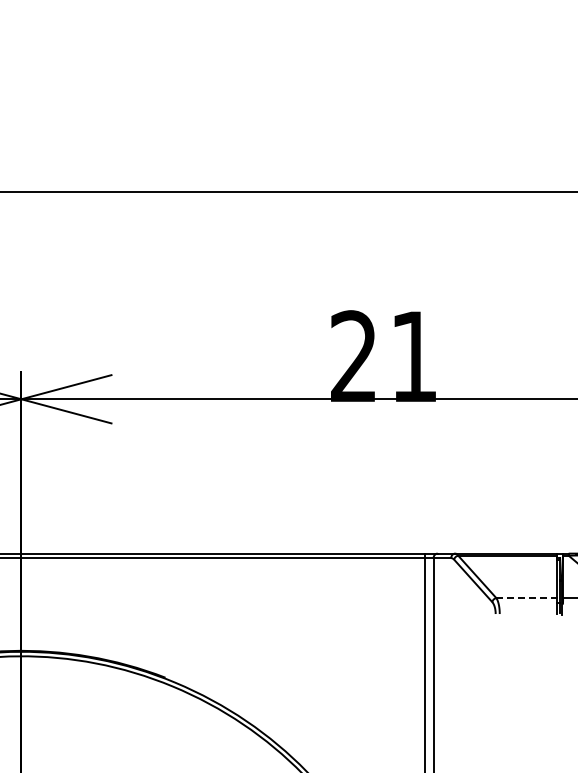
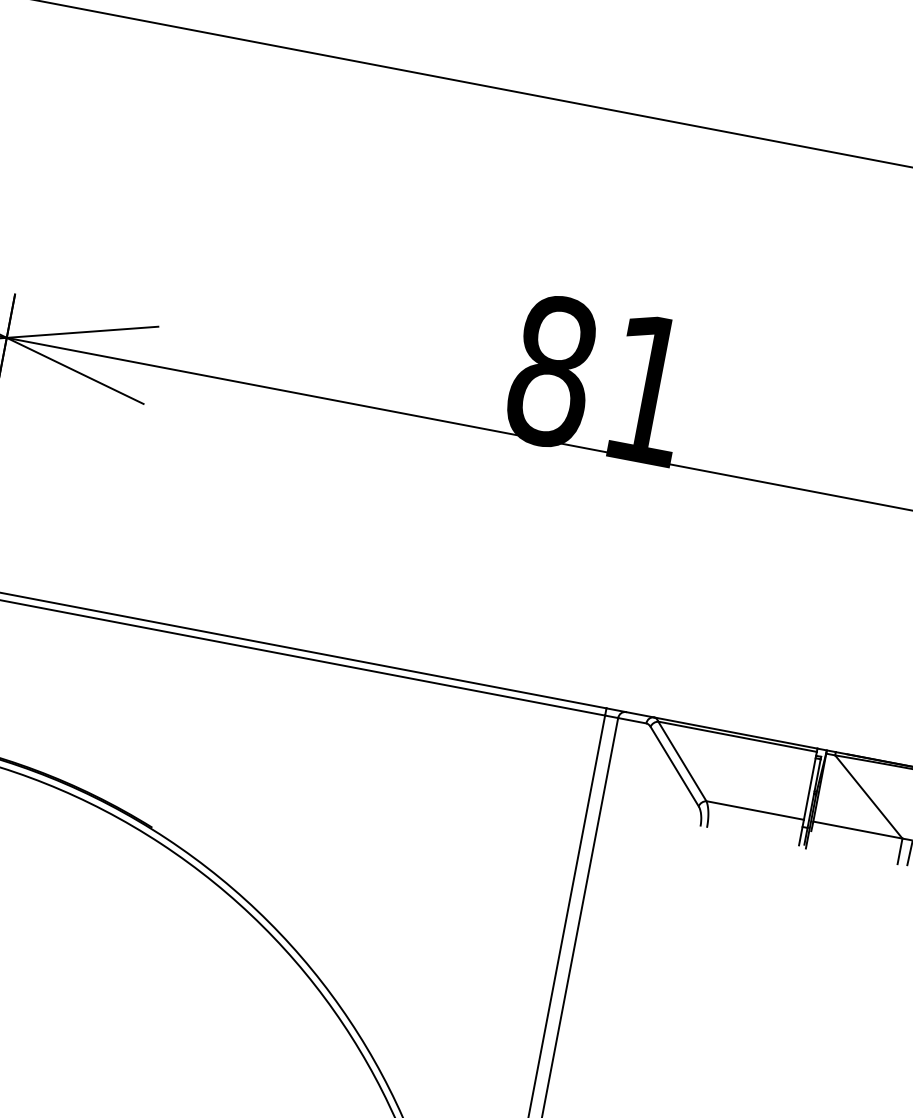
text: (353, 356) -> (551, 370), 21 -> 81
line: (527, 598) -> (756, 811), dashed -> solid

